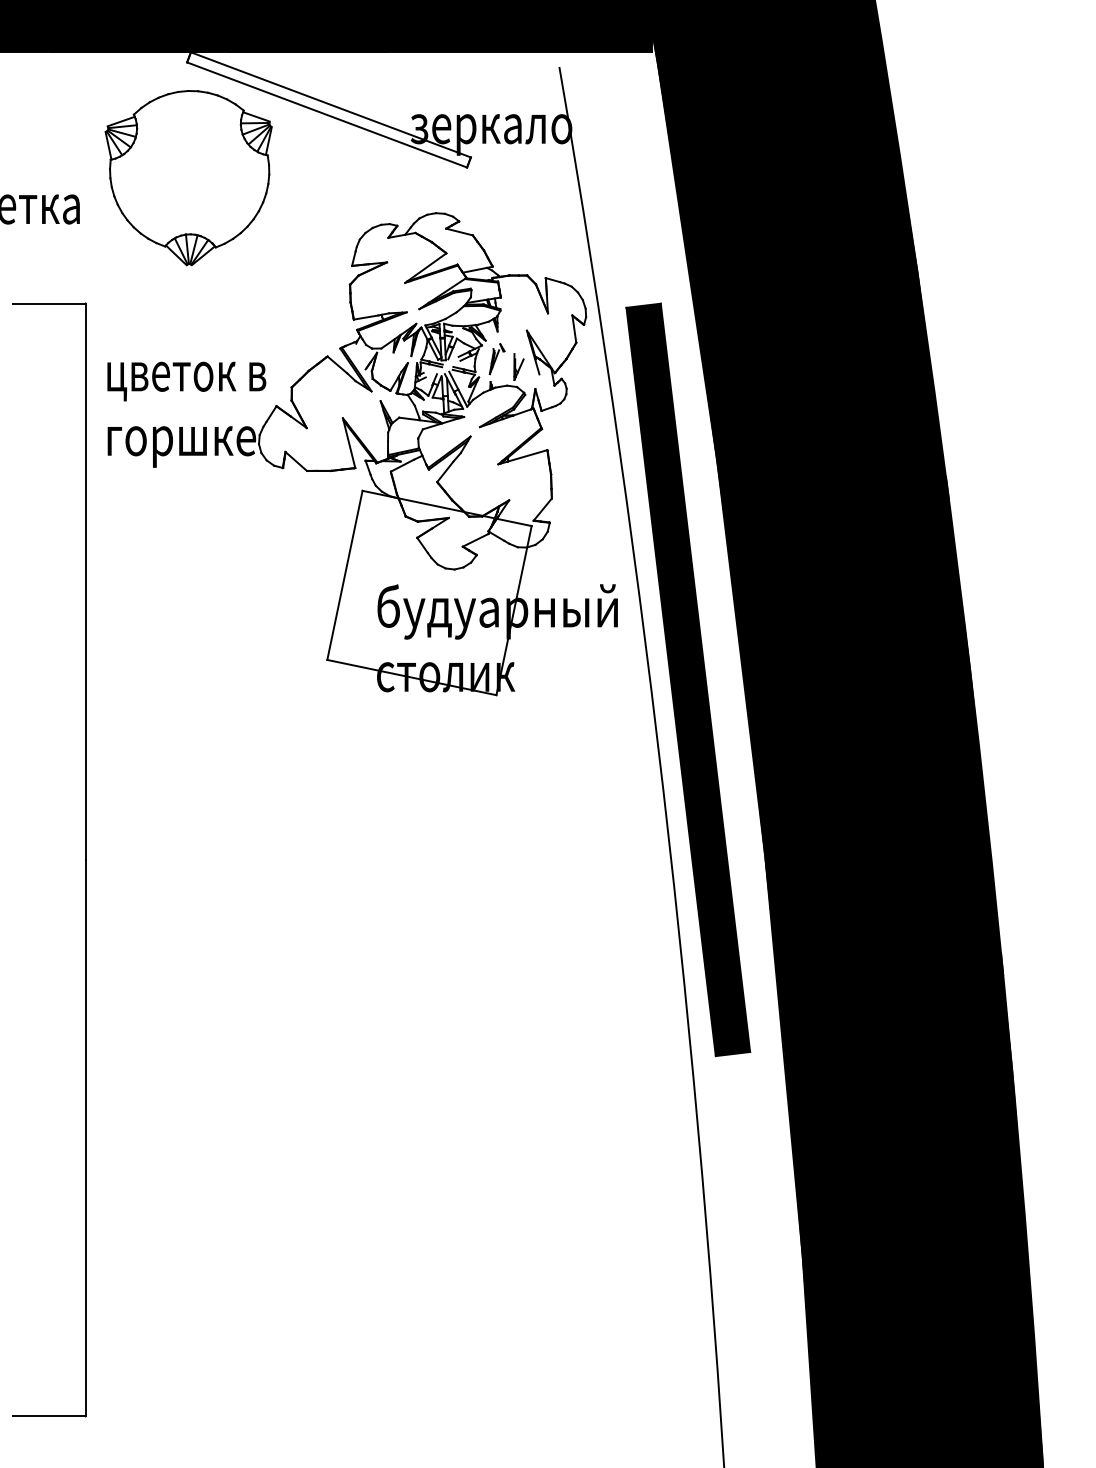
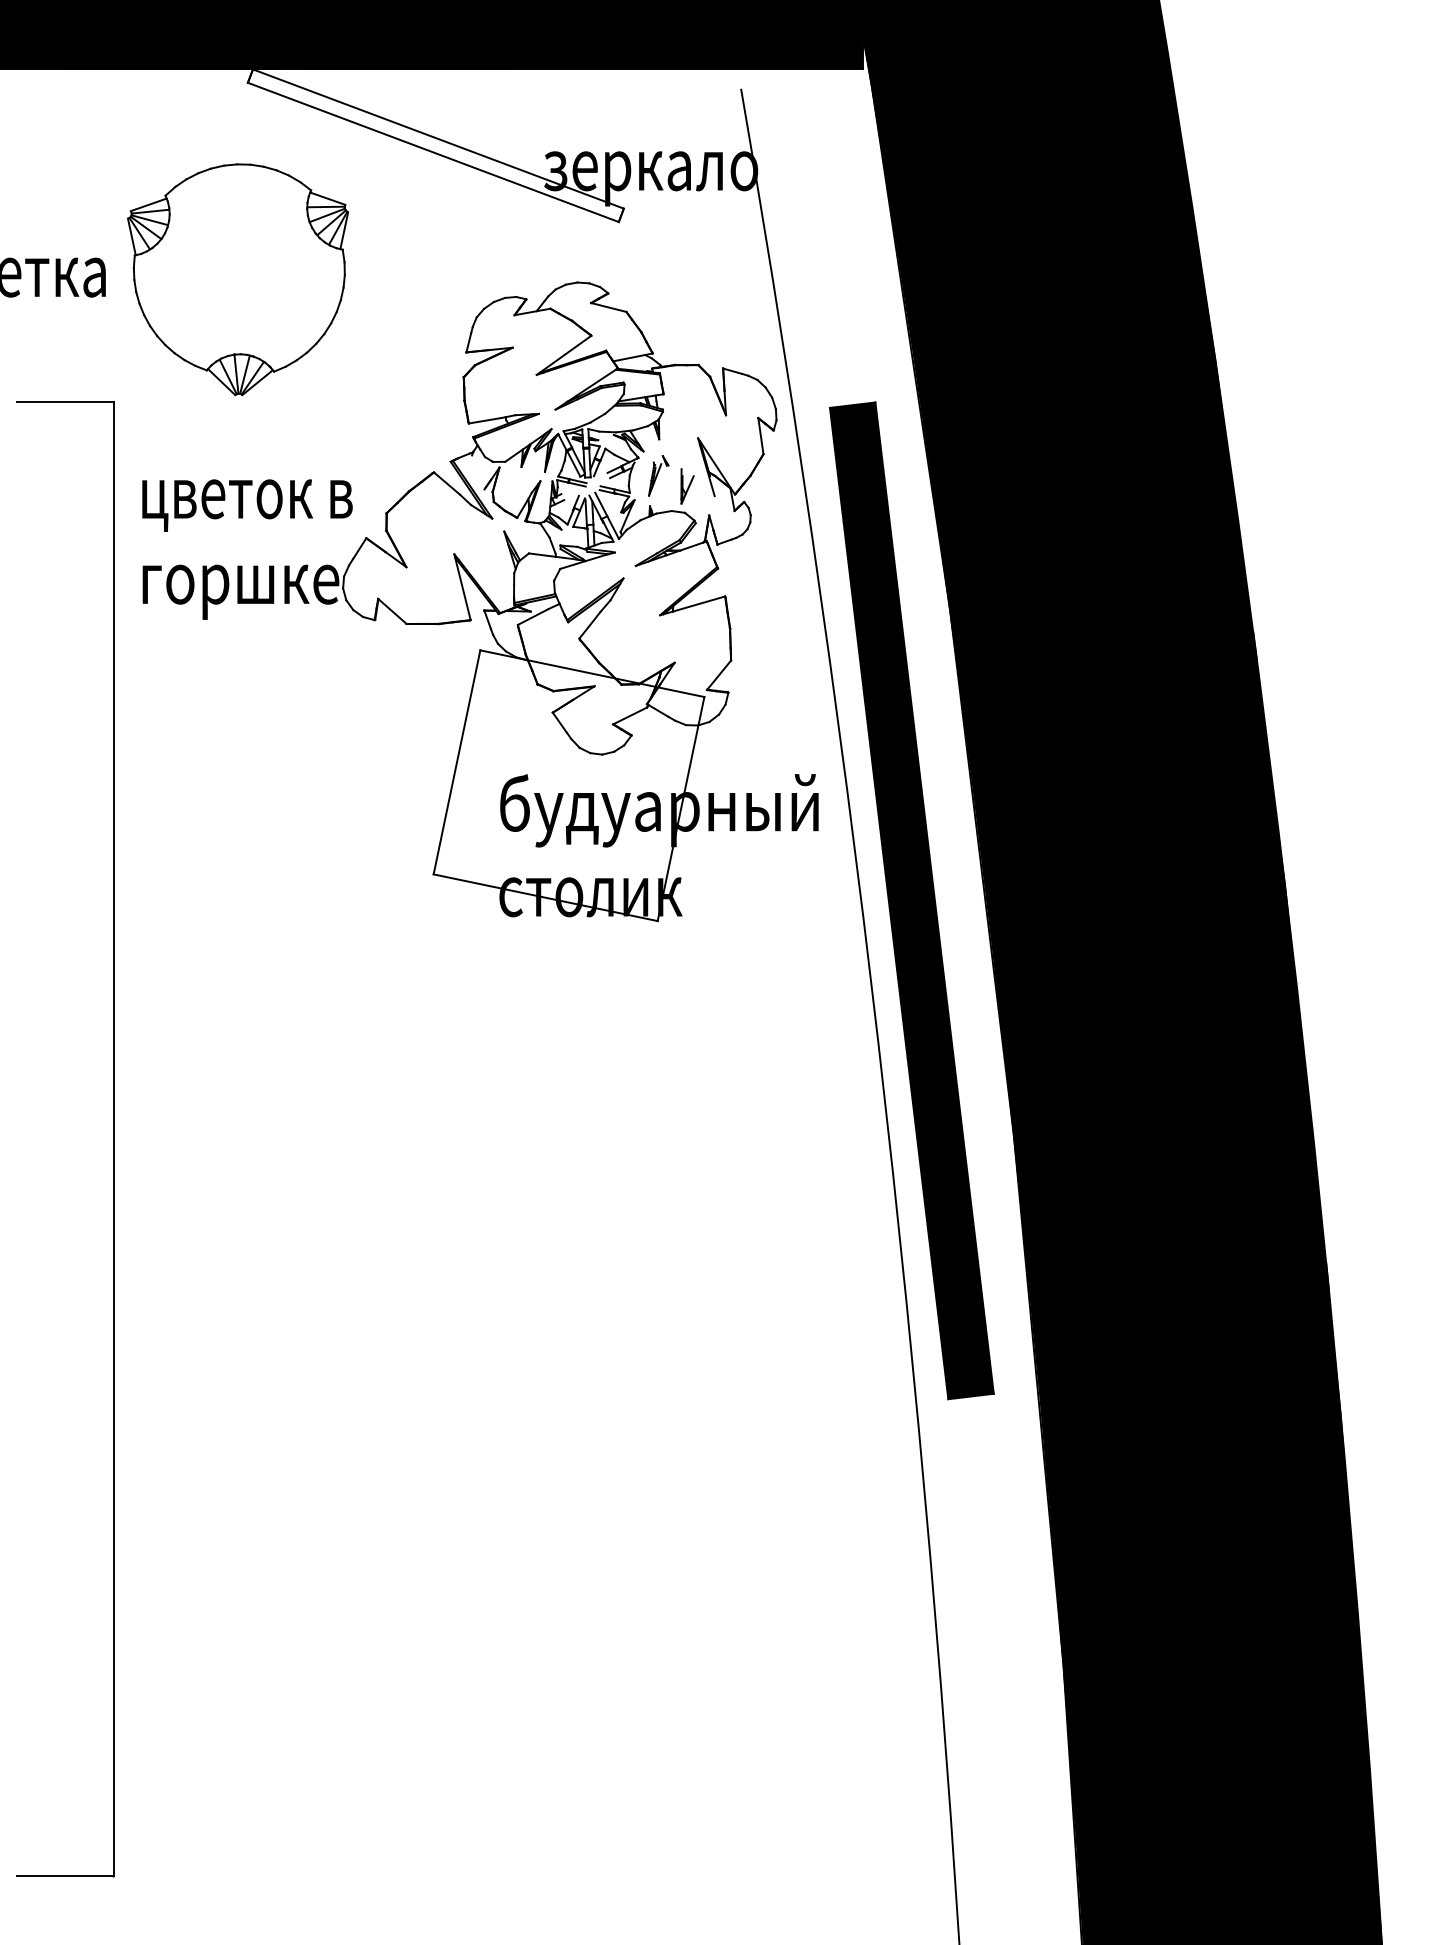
part: (188, 178) -> (237, 280), moved

